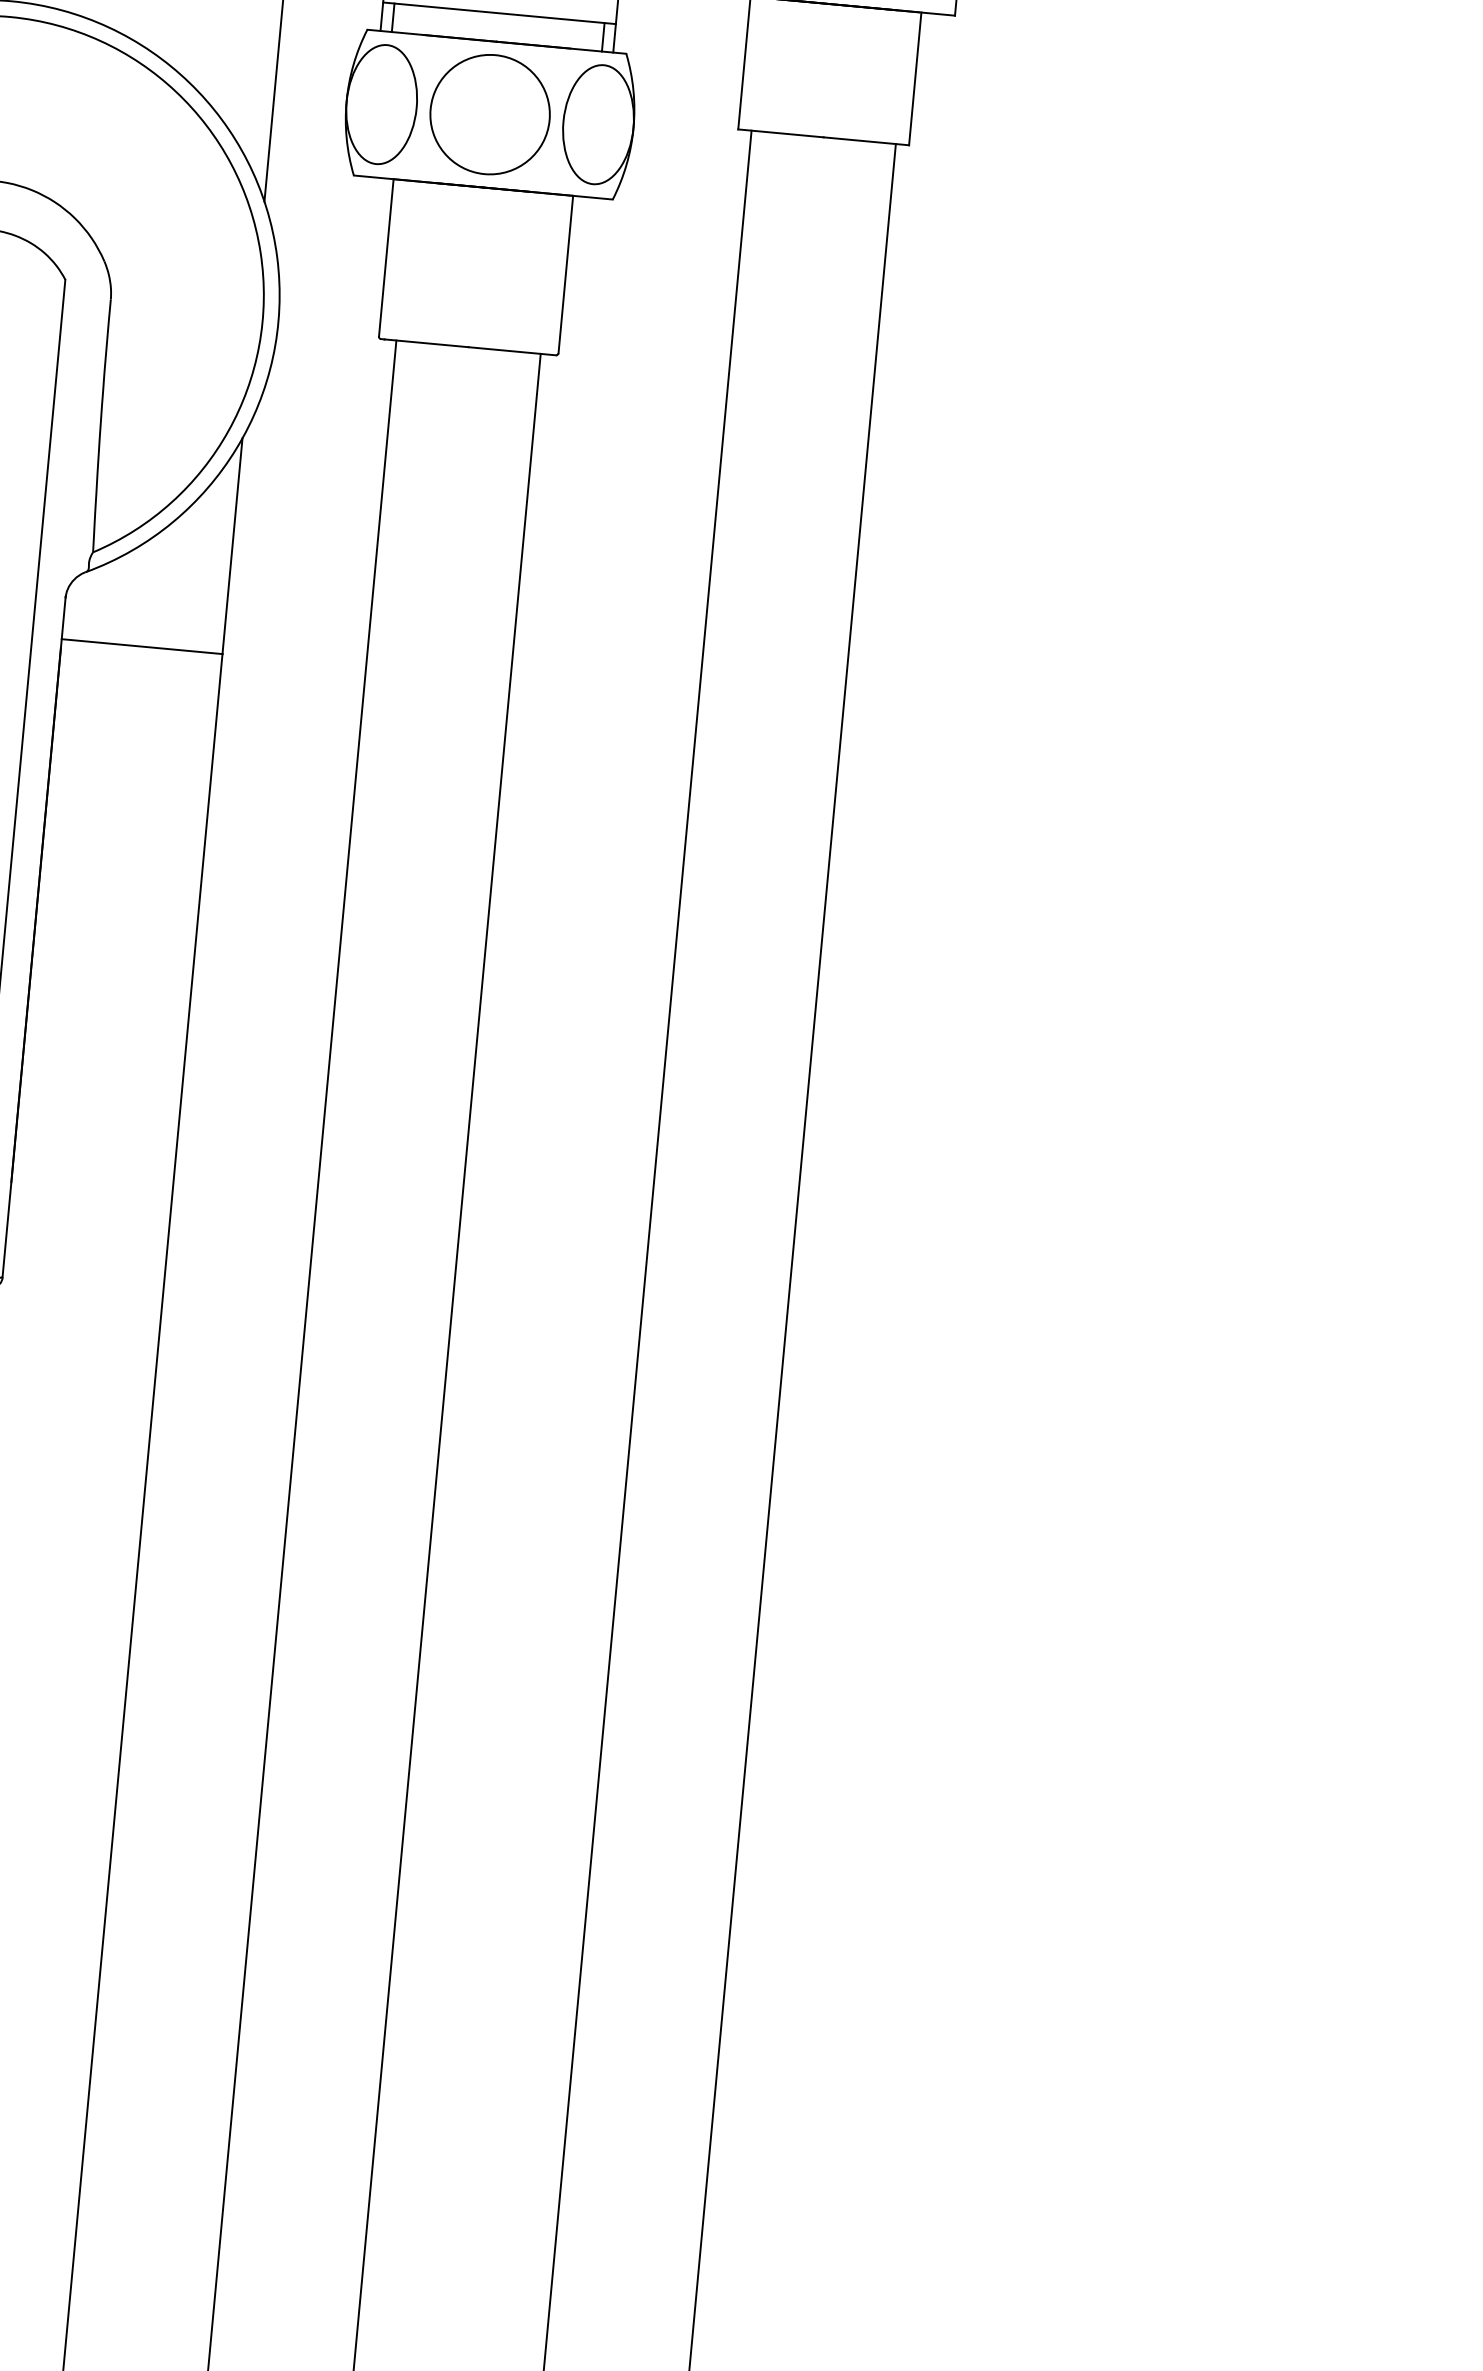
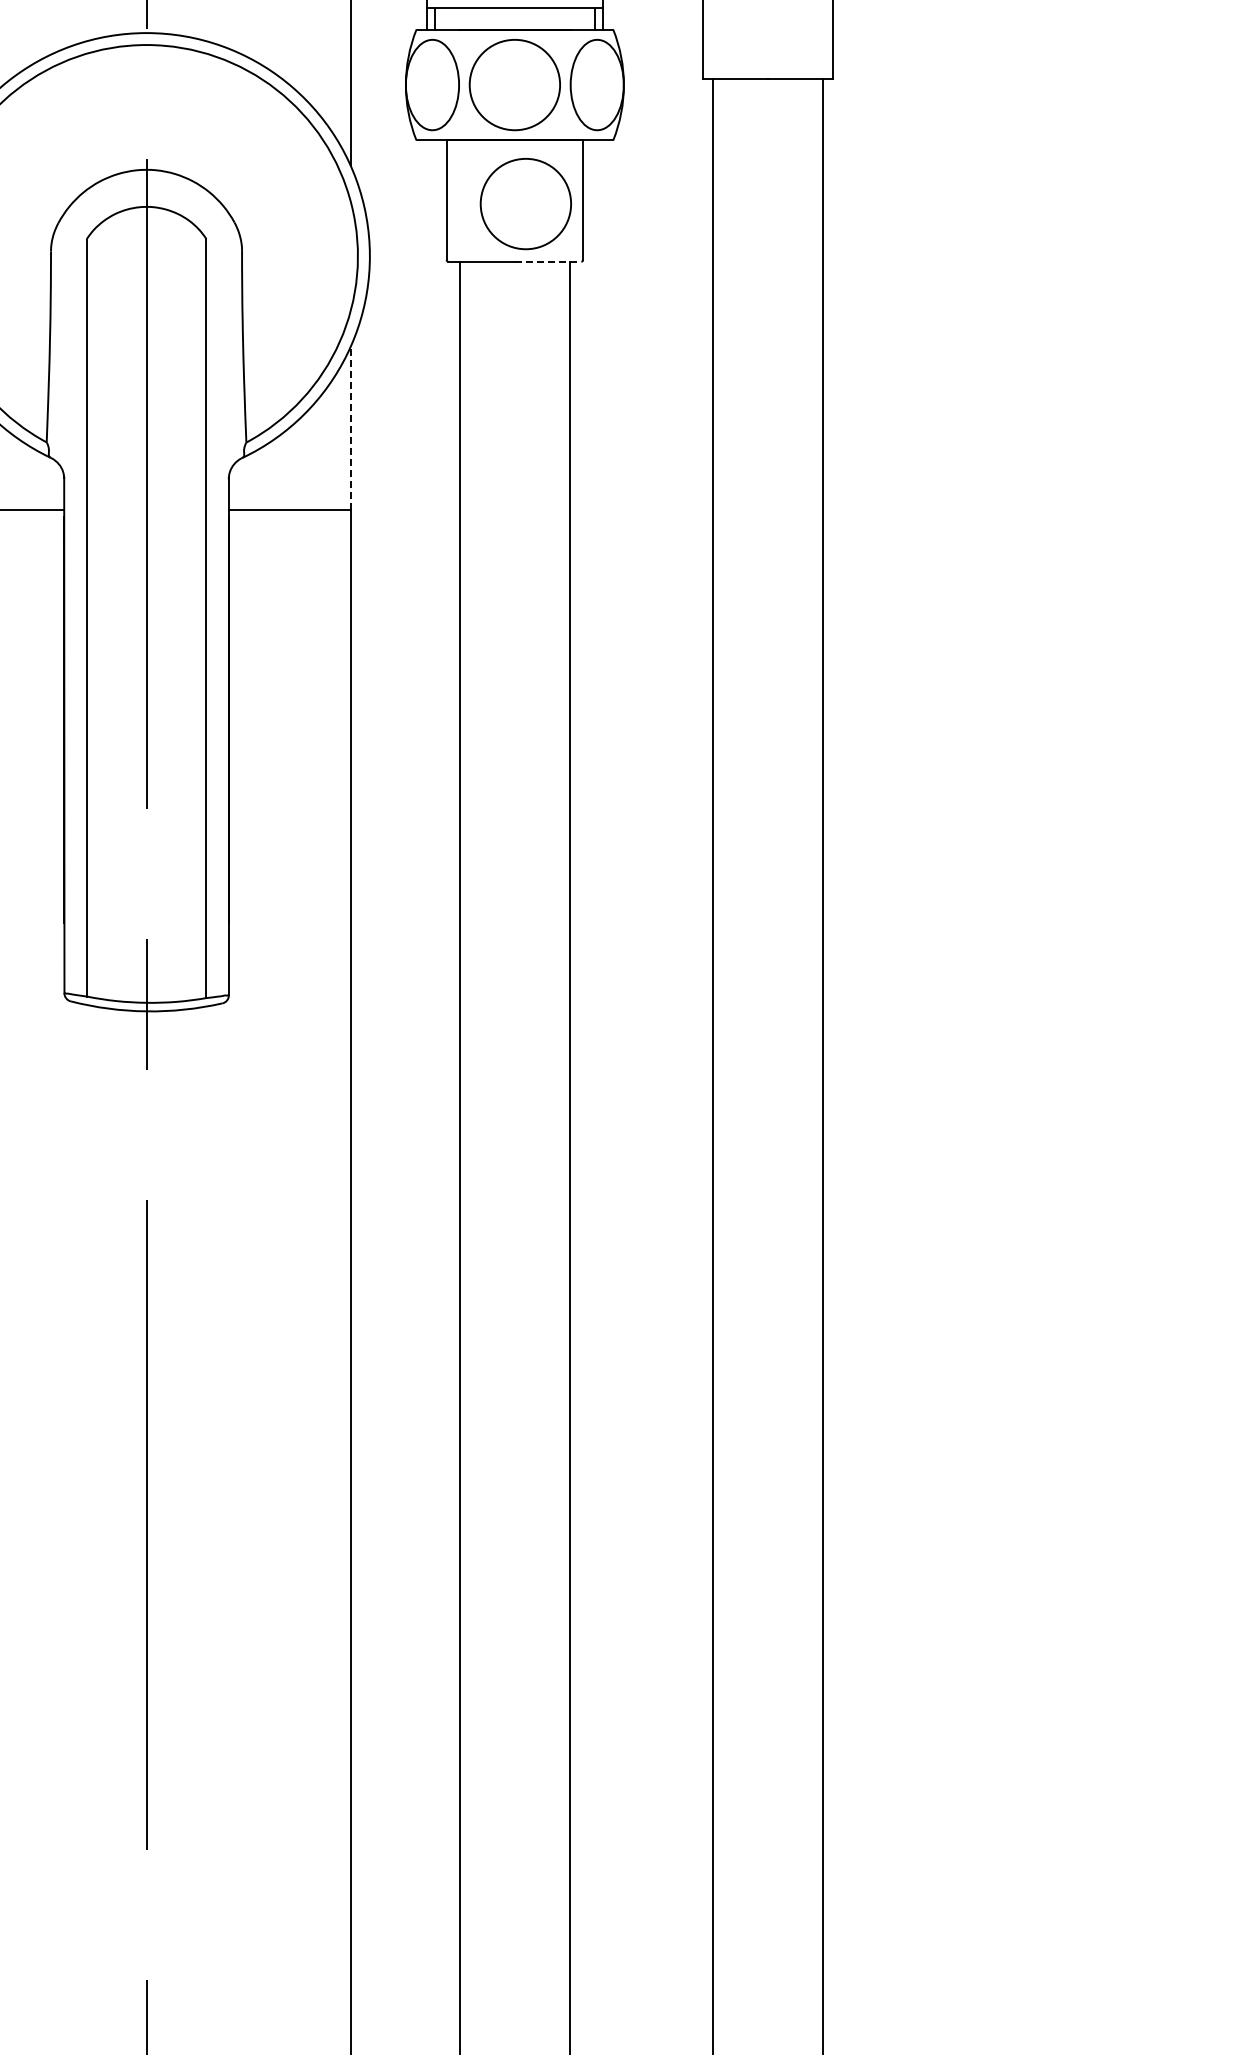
circle: (489, 273) -> (525, 204), added
line: (512, 350) -> (548, 261), solid -> dashed
line: (231, 545) -> (350, 427), solid -> dashed

